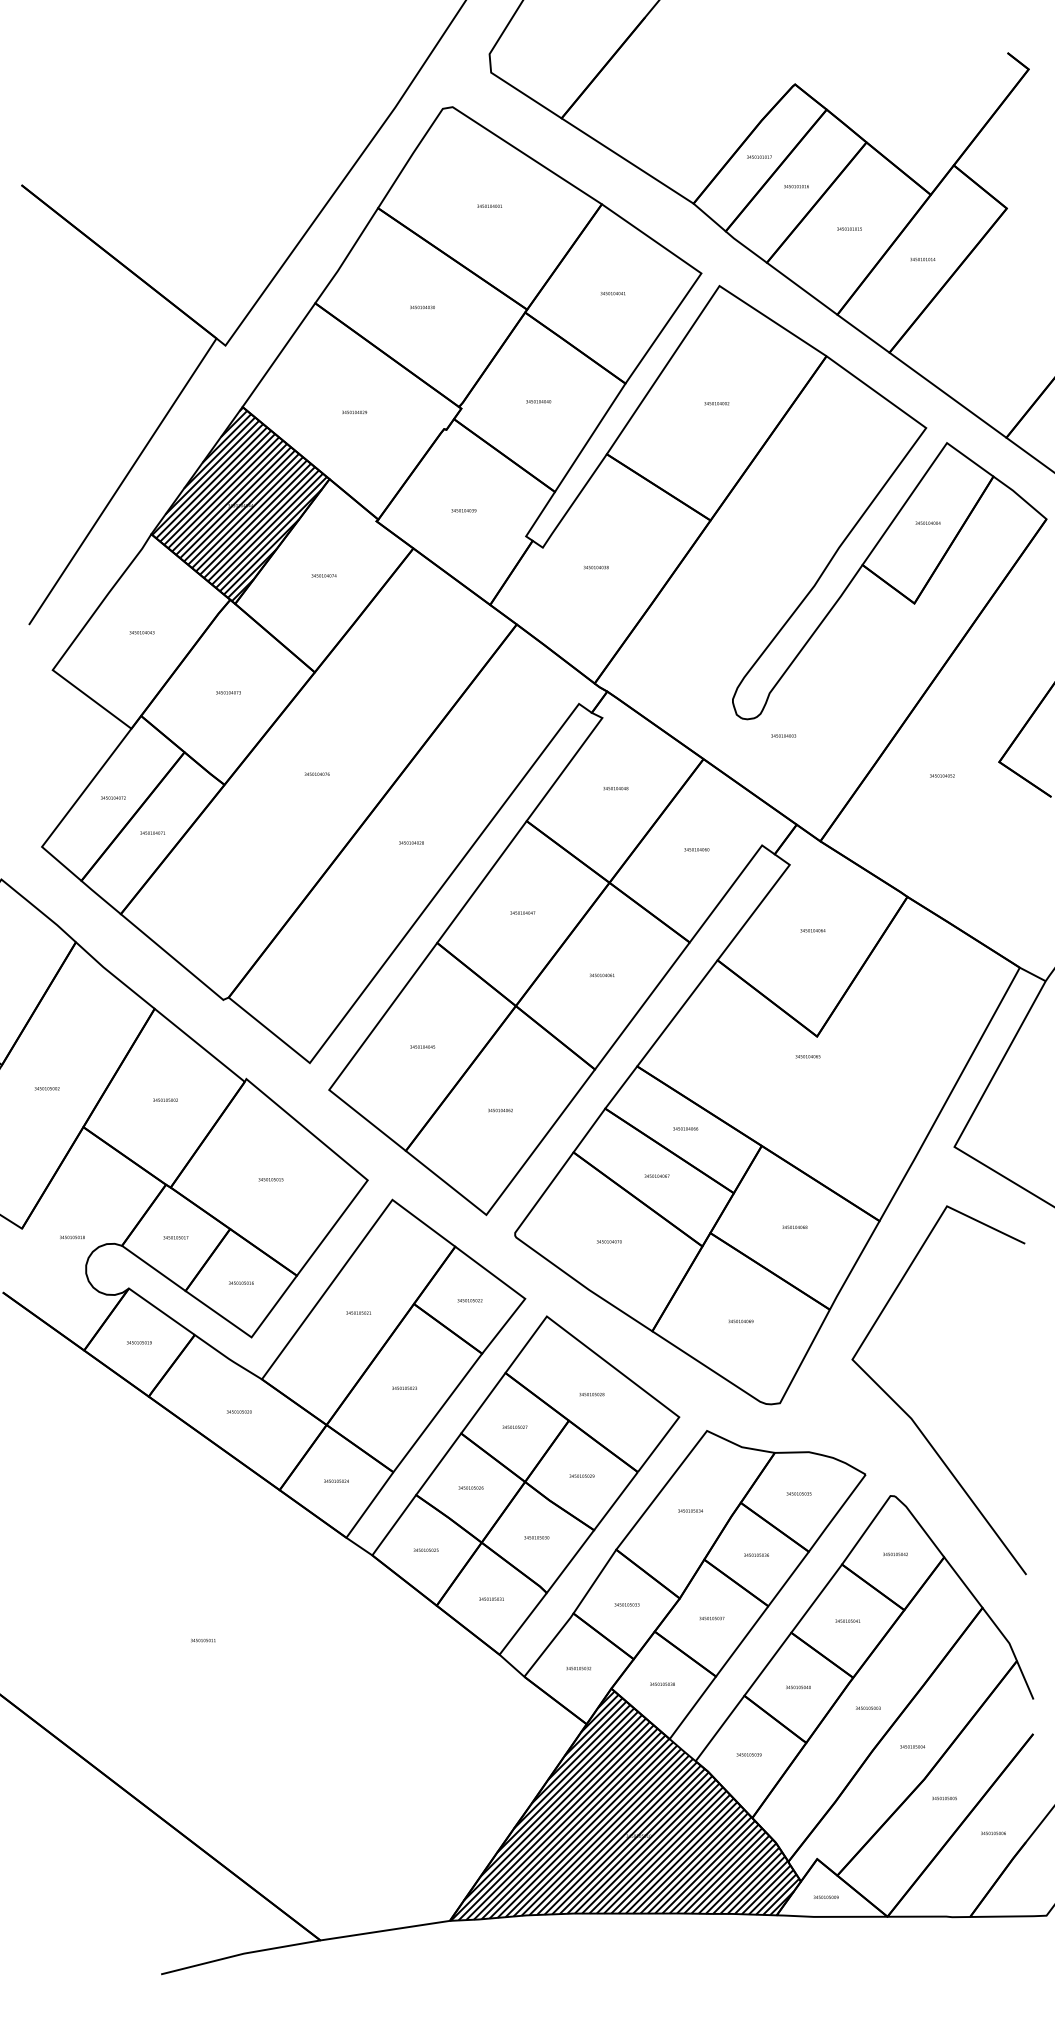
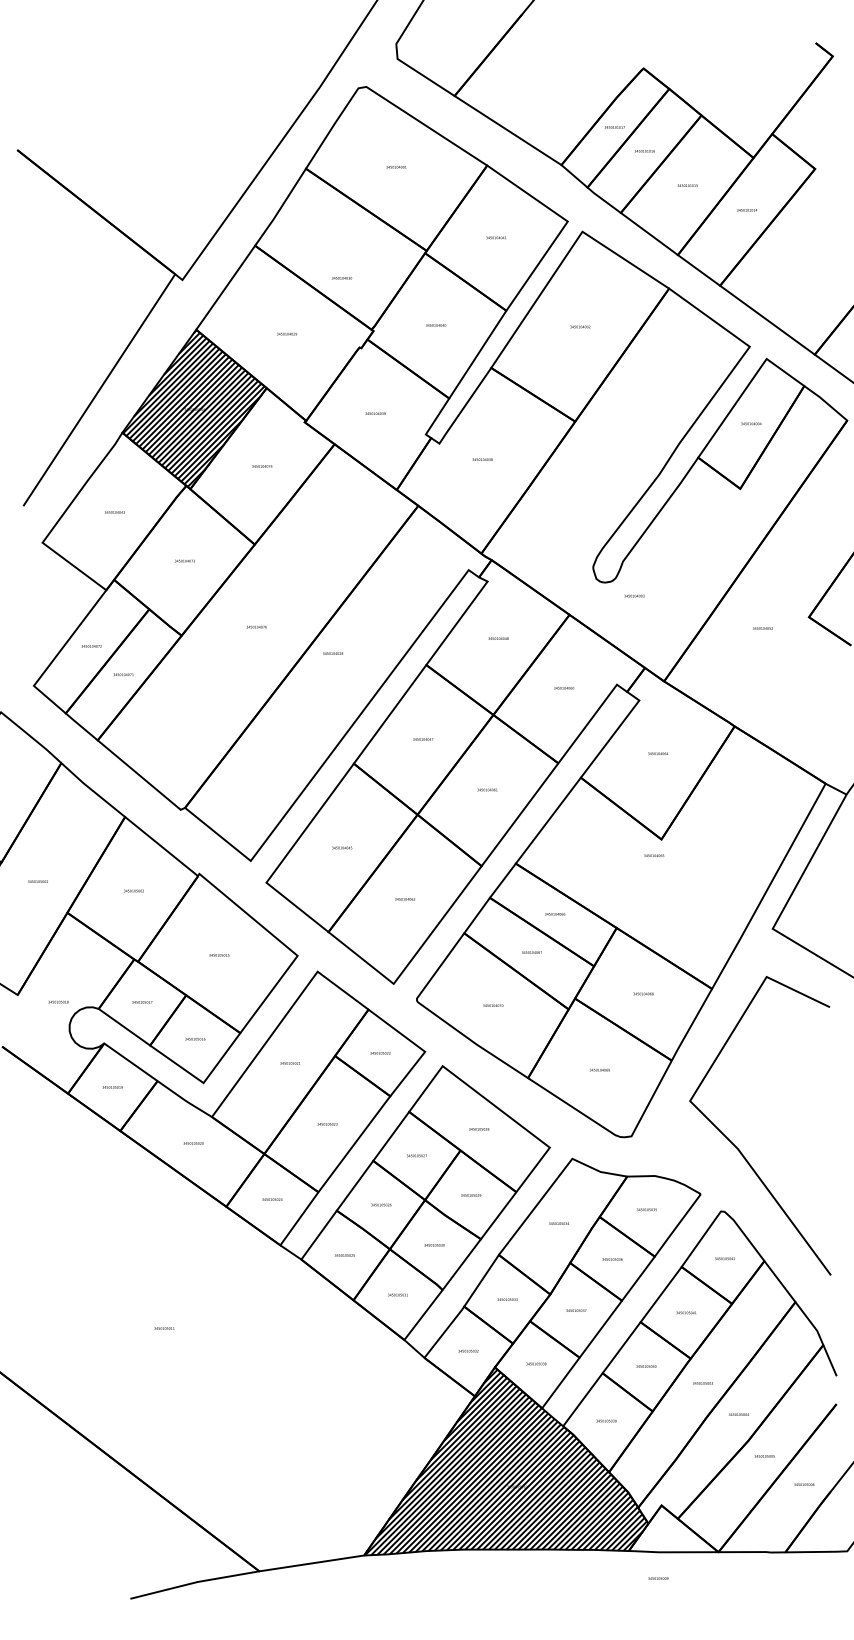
text: (422, 307) -> (341, 278), moved
text: (411, 842) -> (333, 653), moved
text: (825, 1896) -> (657, 1577), moved

